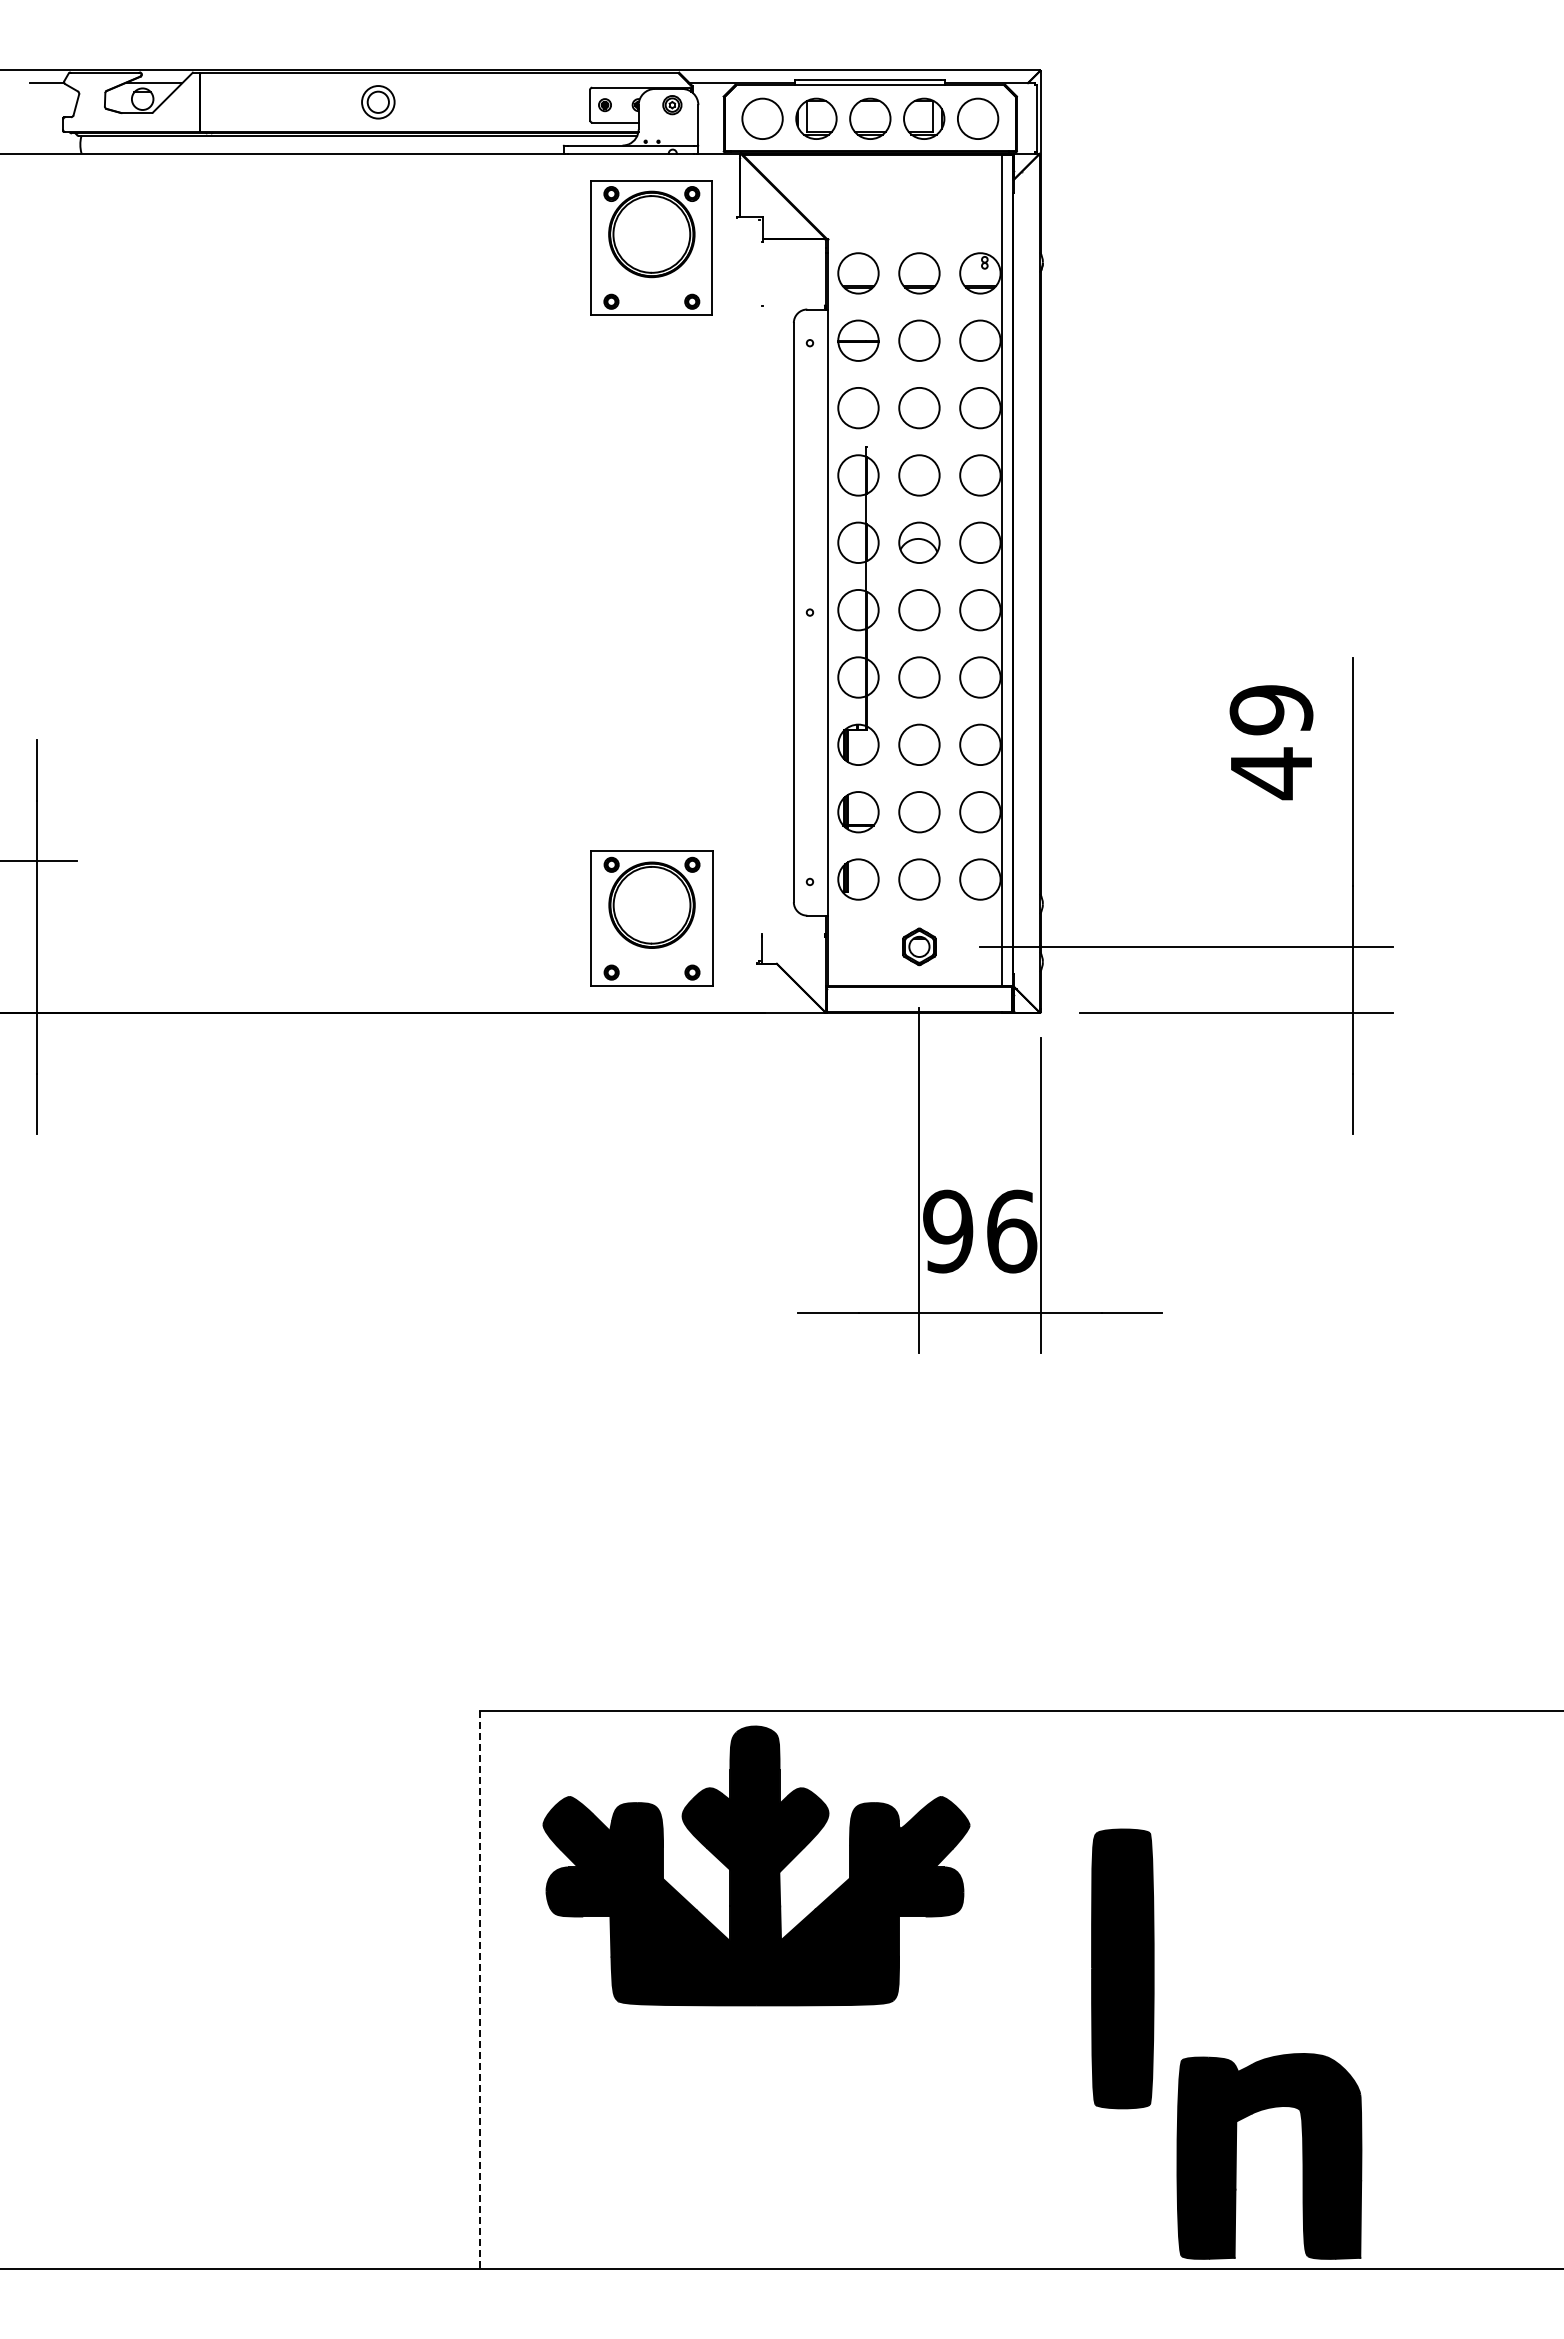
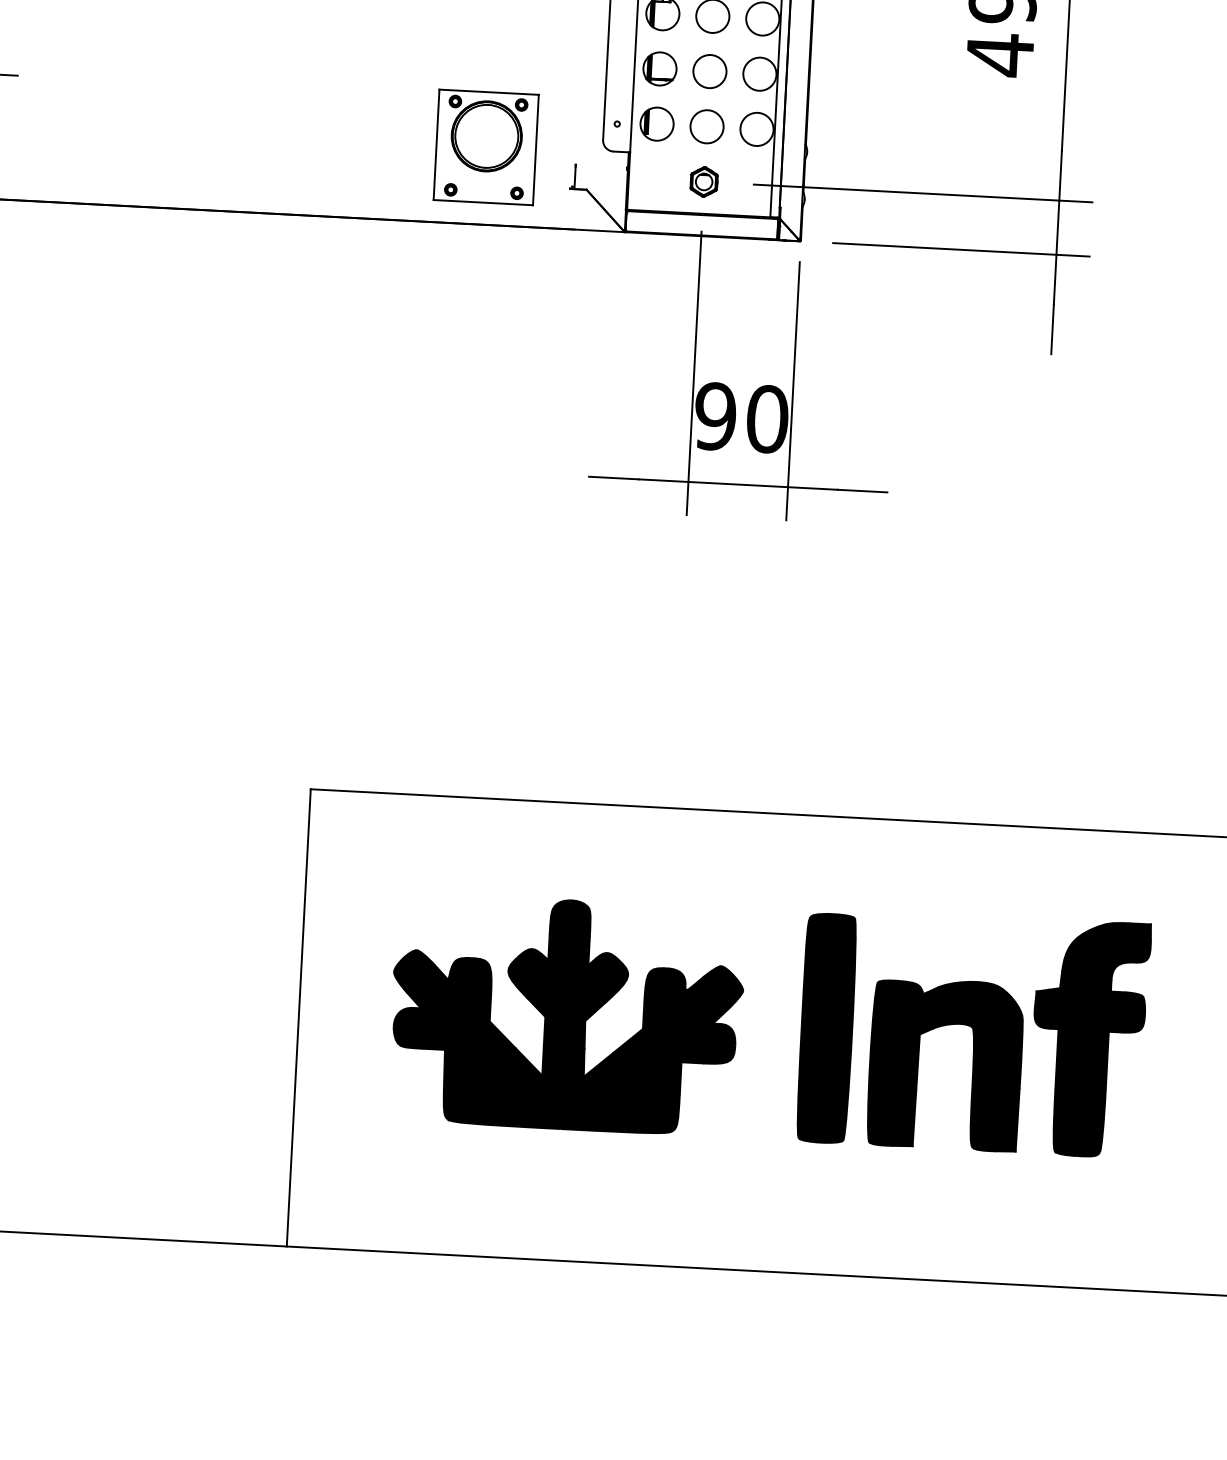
text: (1011, 1231) -> (767, 419), 96 -> 90
part: (756, 1865) -> (566, 1014), moved
part: (1442, 1964) -> (1089, 1038), added
line: (479, 1989) -> (298, 1017), dashed -> solid
part: (1236, 2156) -> (918, 1063), moved

